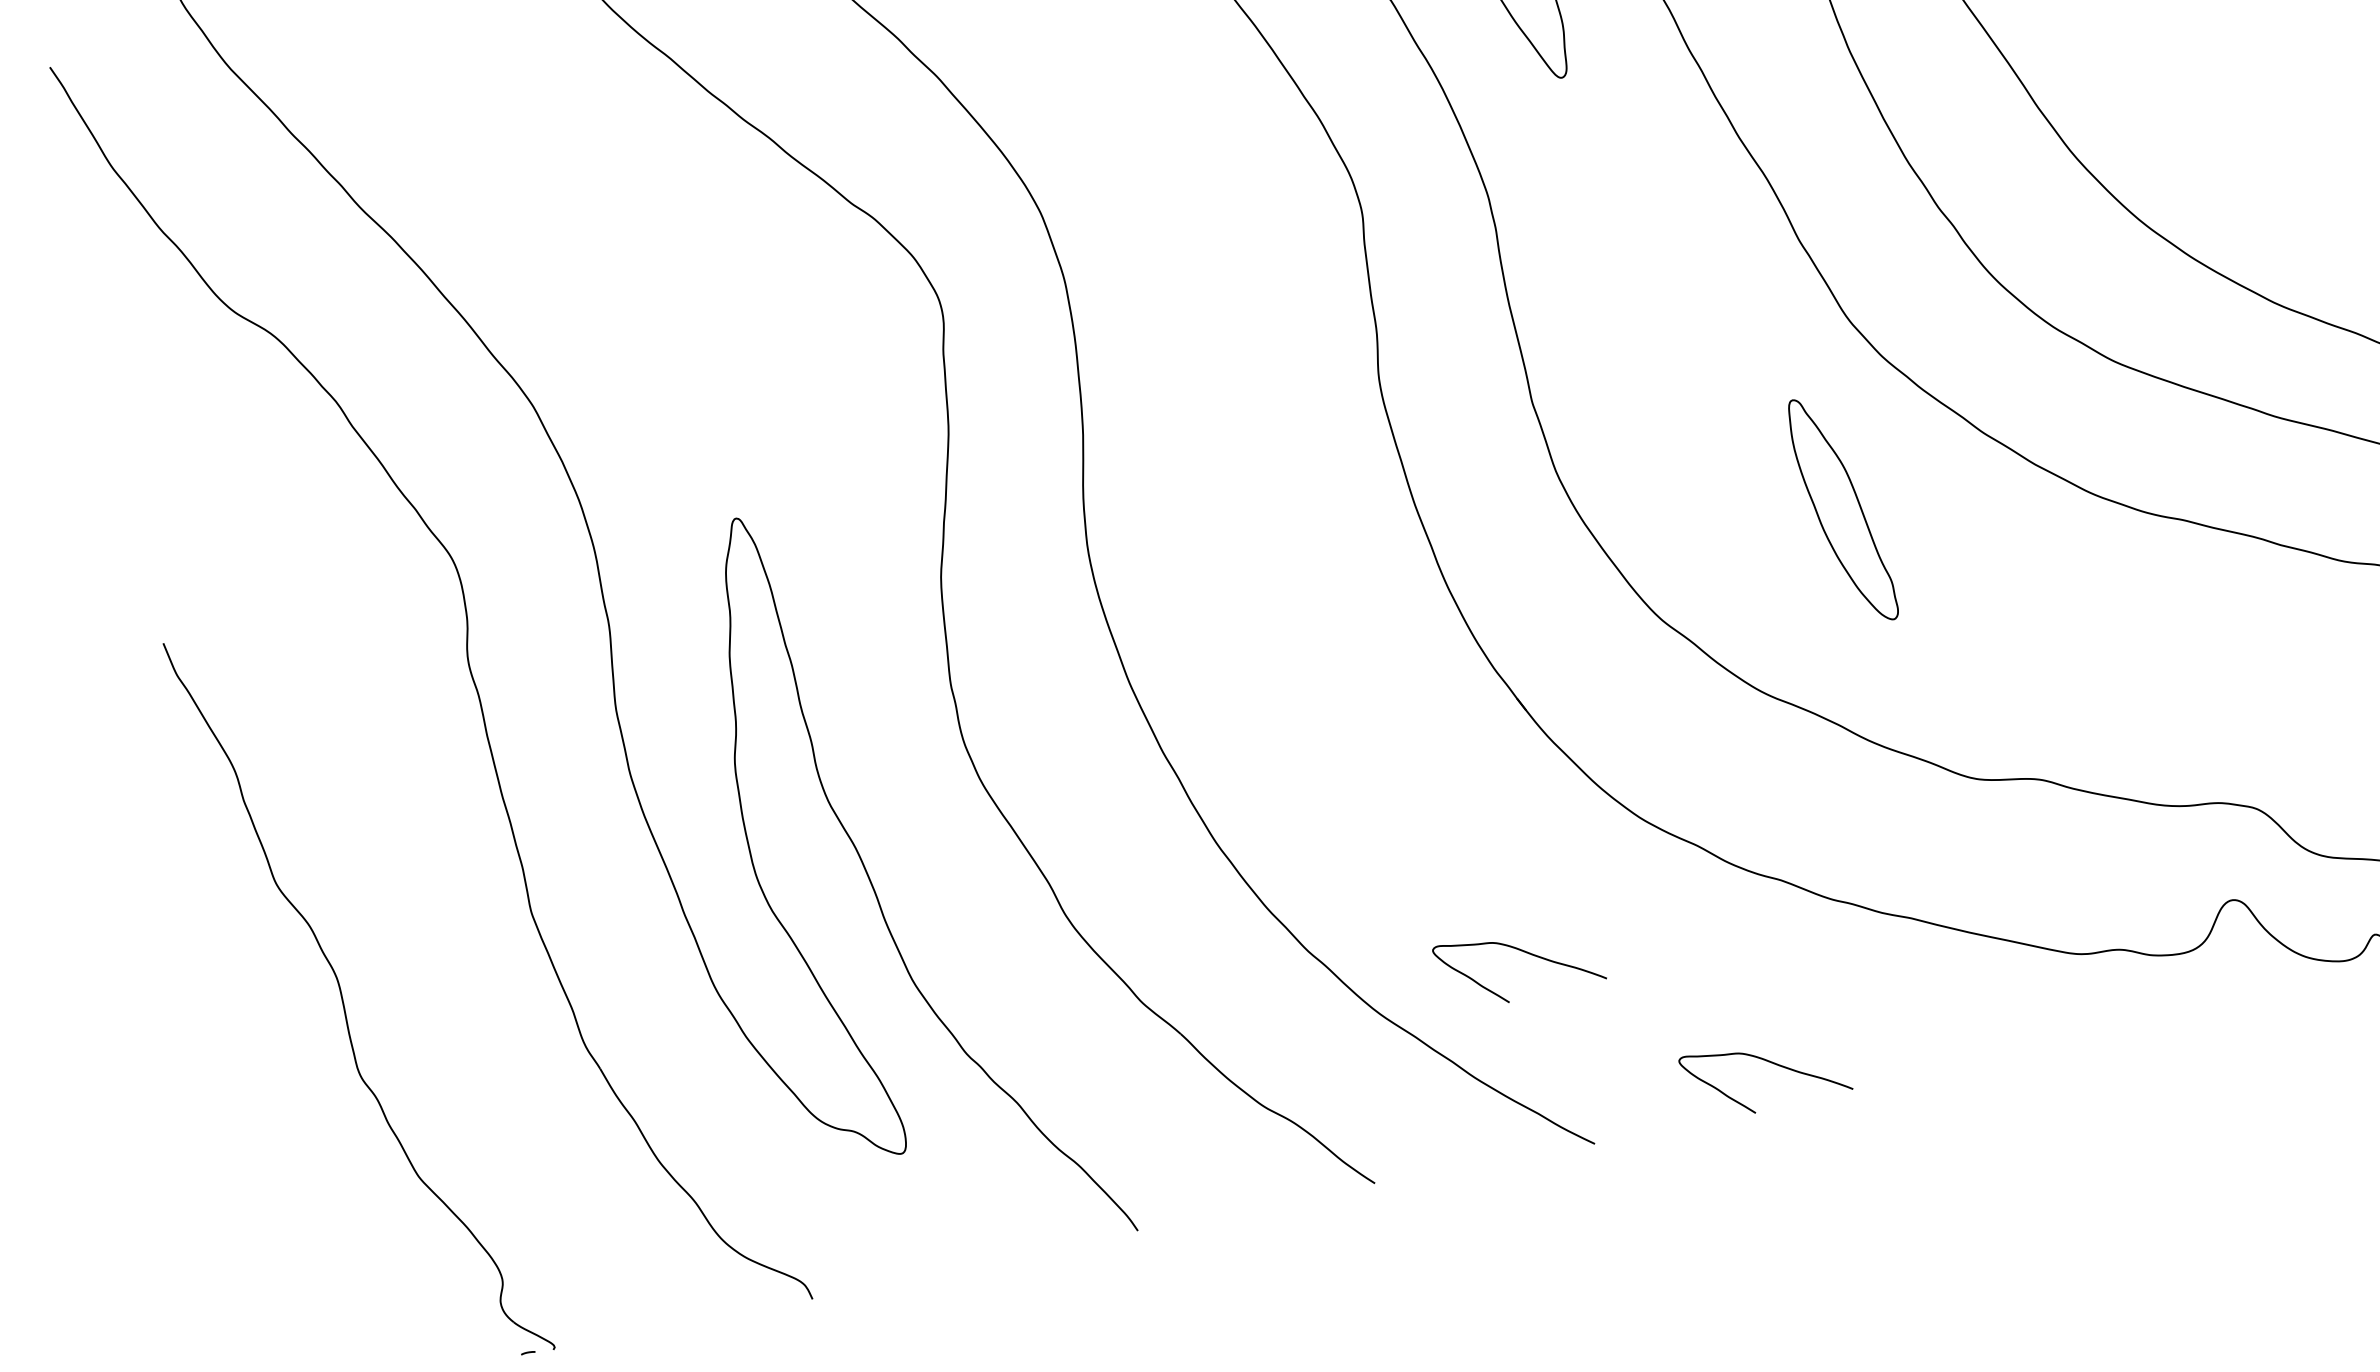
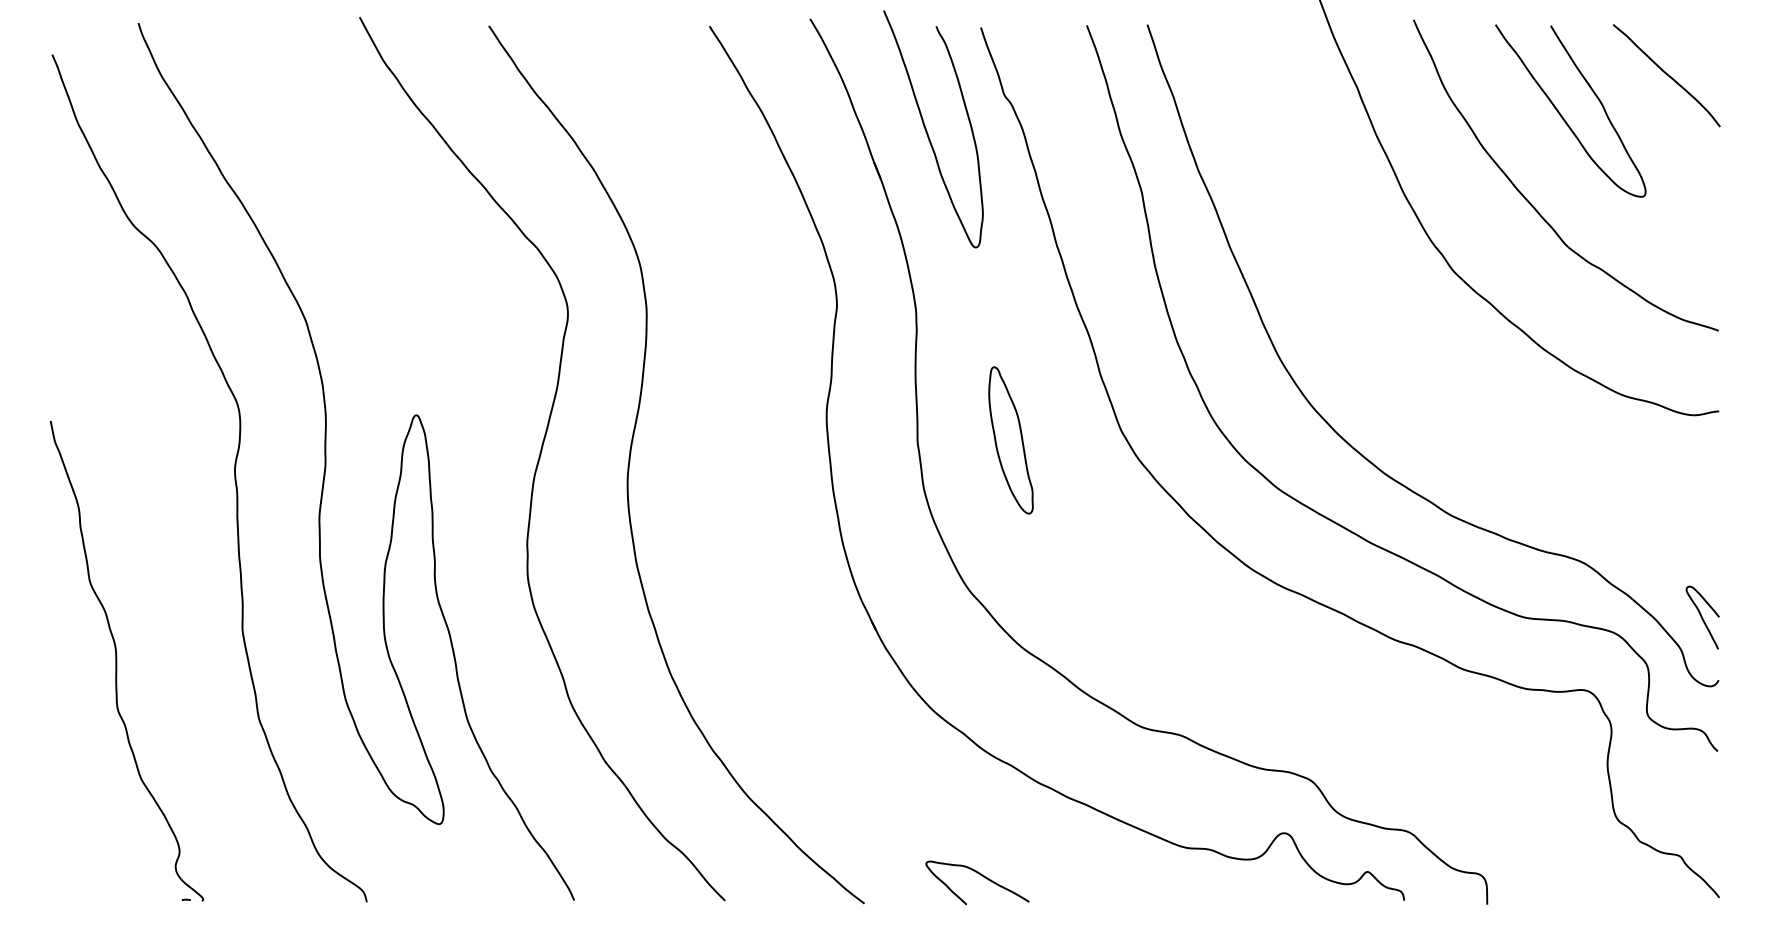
part: (1841, 510) -> (1010, 440), moved
curve: (1521, 952) -> (843, 777), removed

